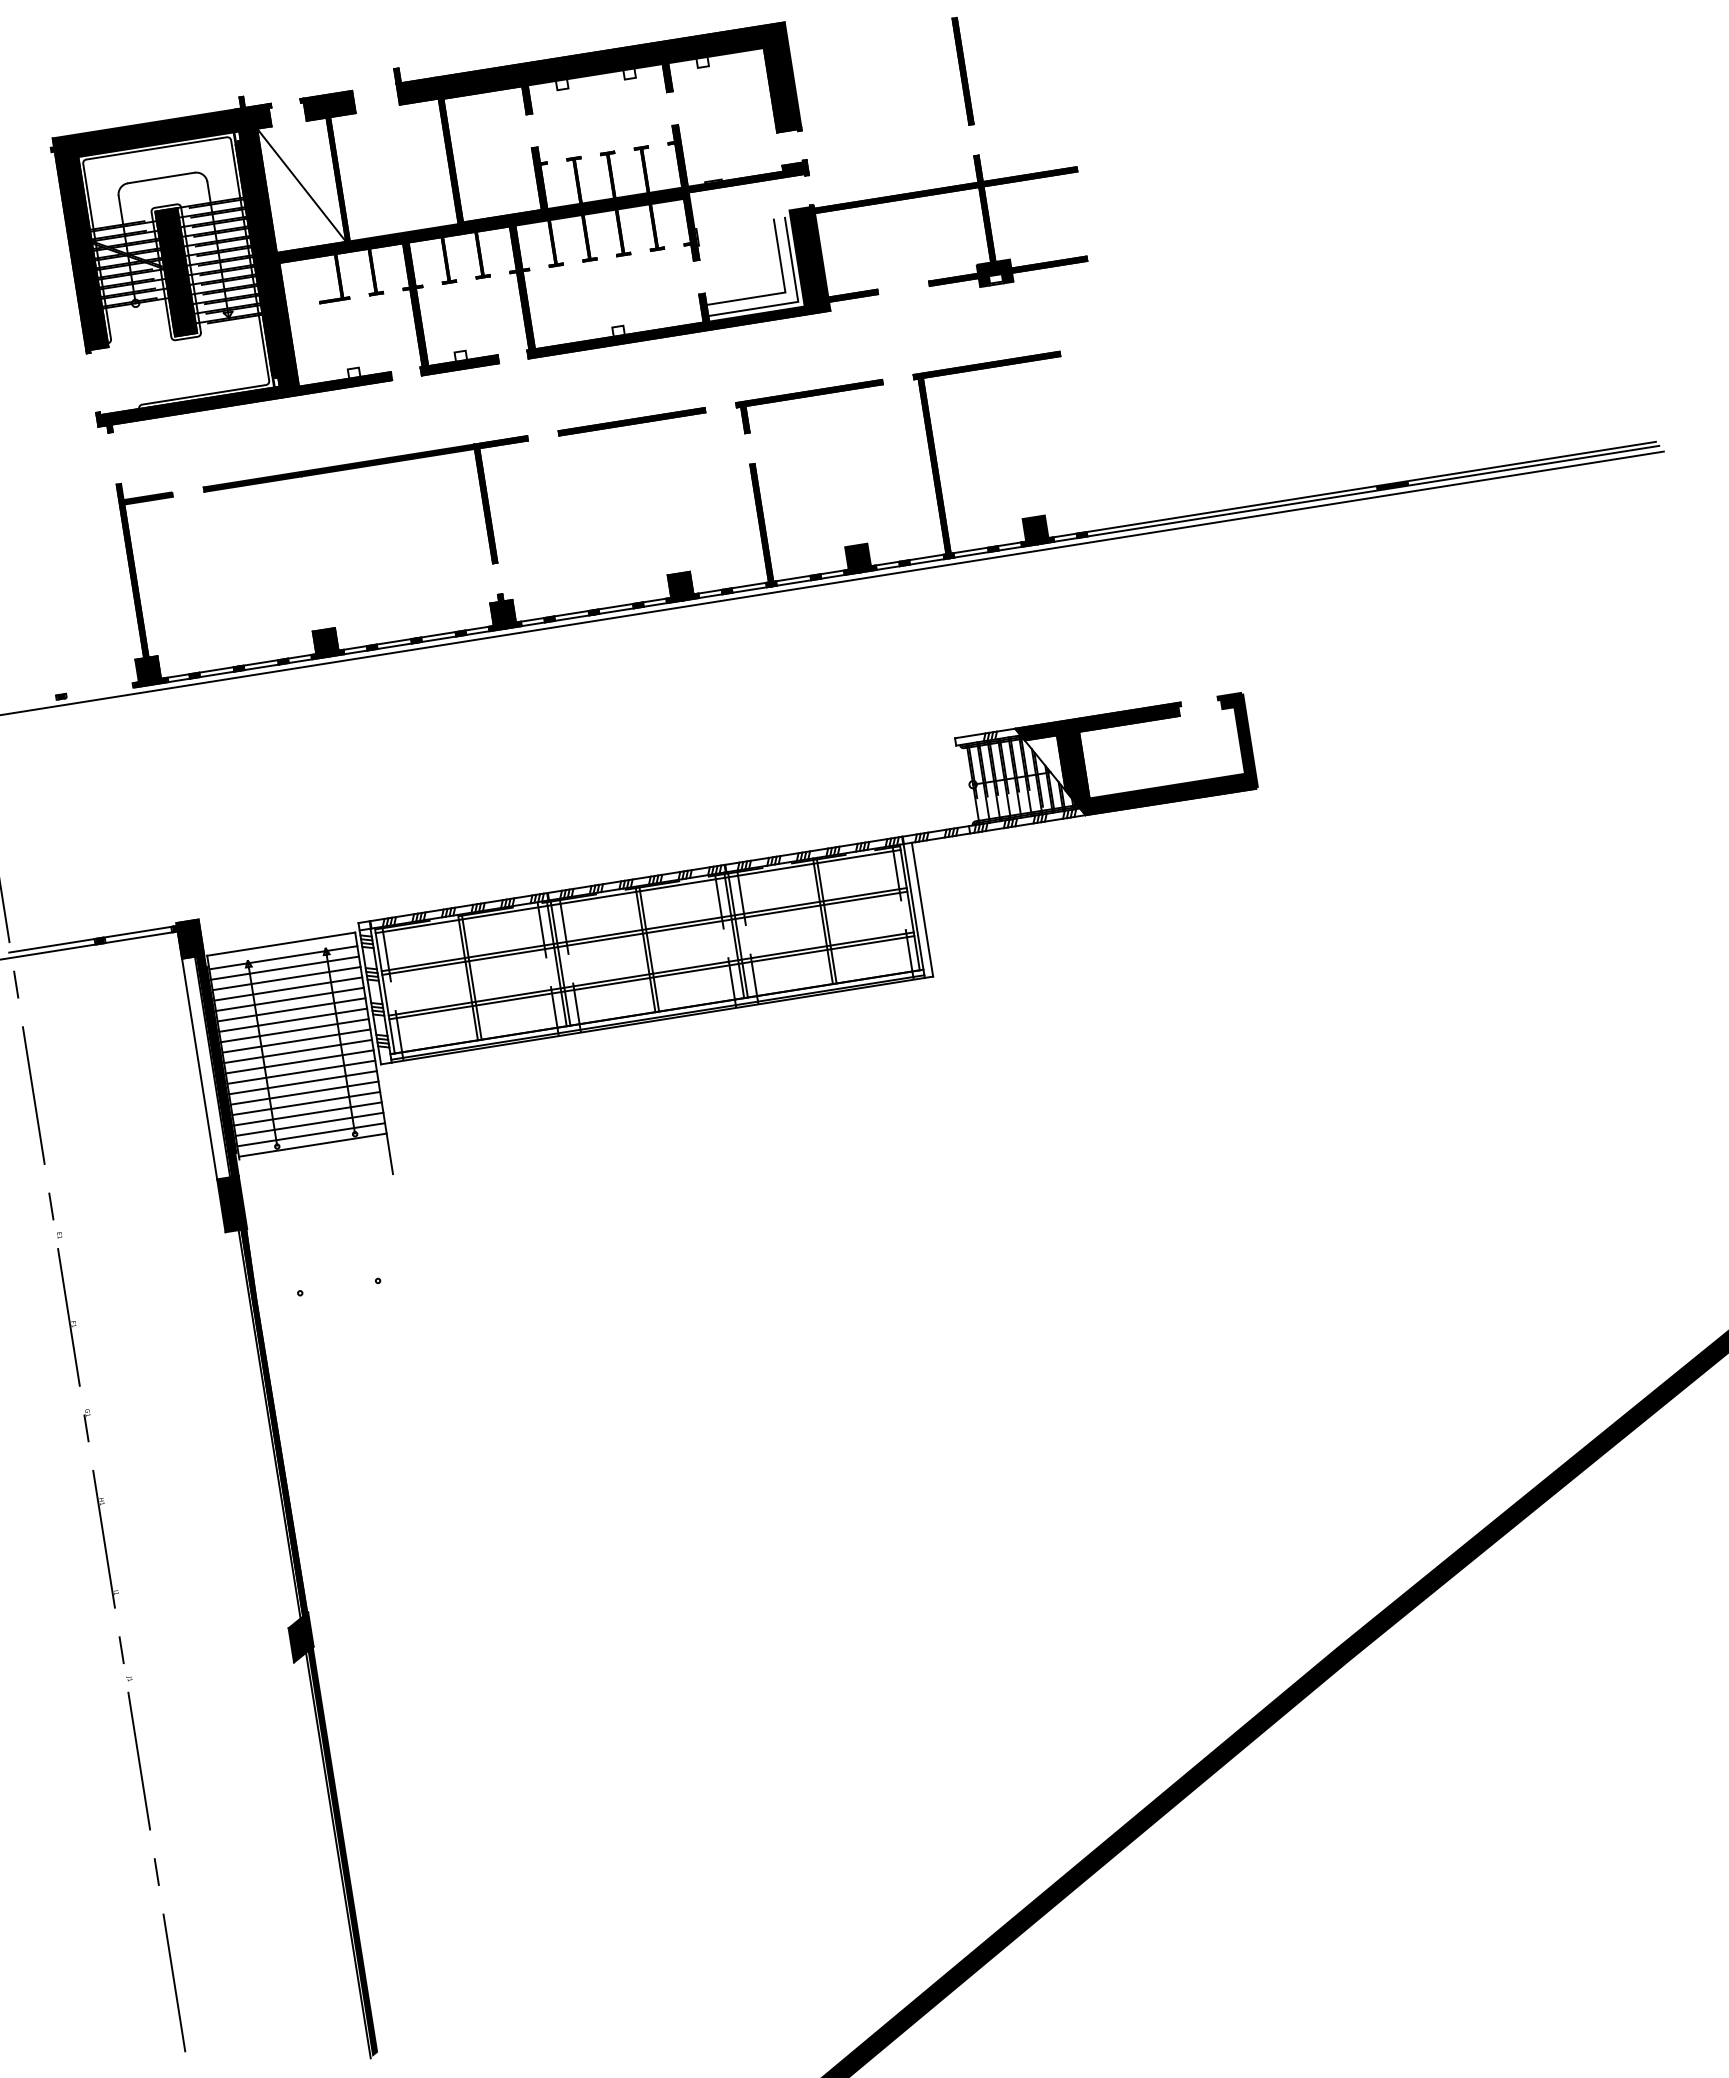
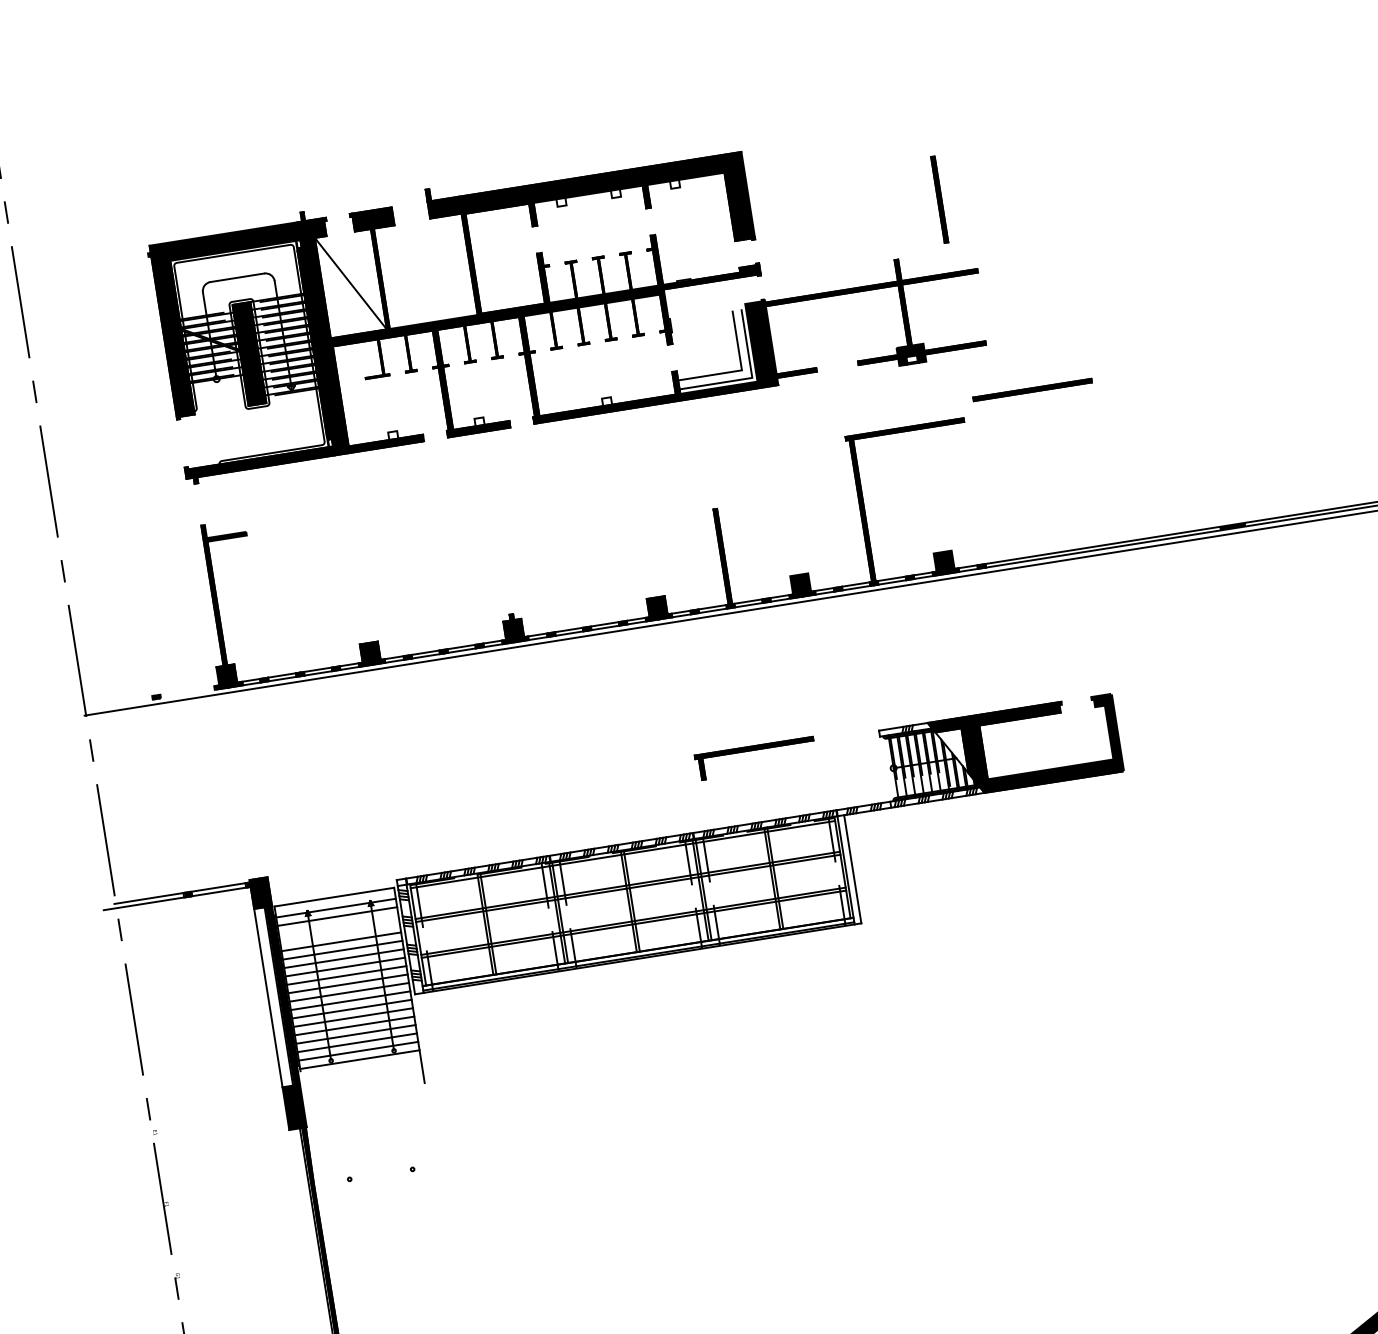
part: (962, 70) -> (939, 198), moved
part: (808, 397) -> (753, 751), moved
part: (631, 421) -> (1032, 389), moved
part: (359, 468) -> (397, 512), removed
line: (286, 978) -> (338, 924), removed
line: (288, 988) -> (340, 932), removed

